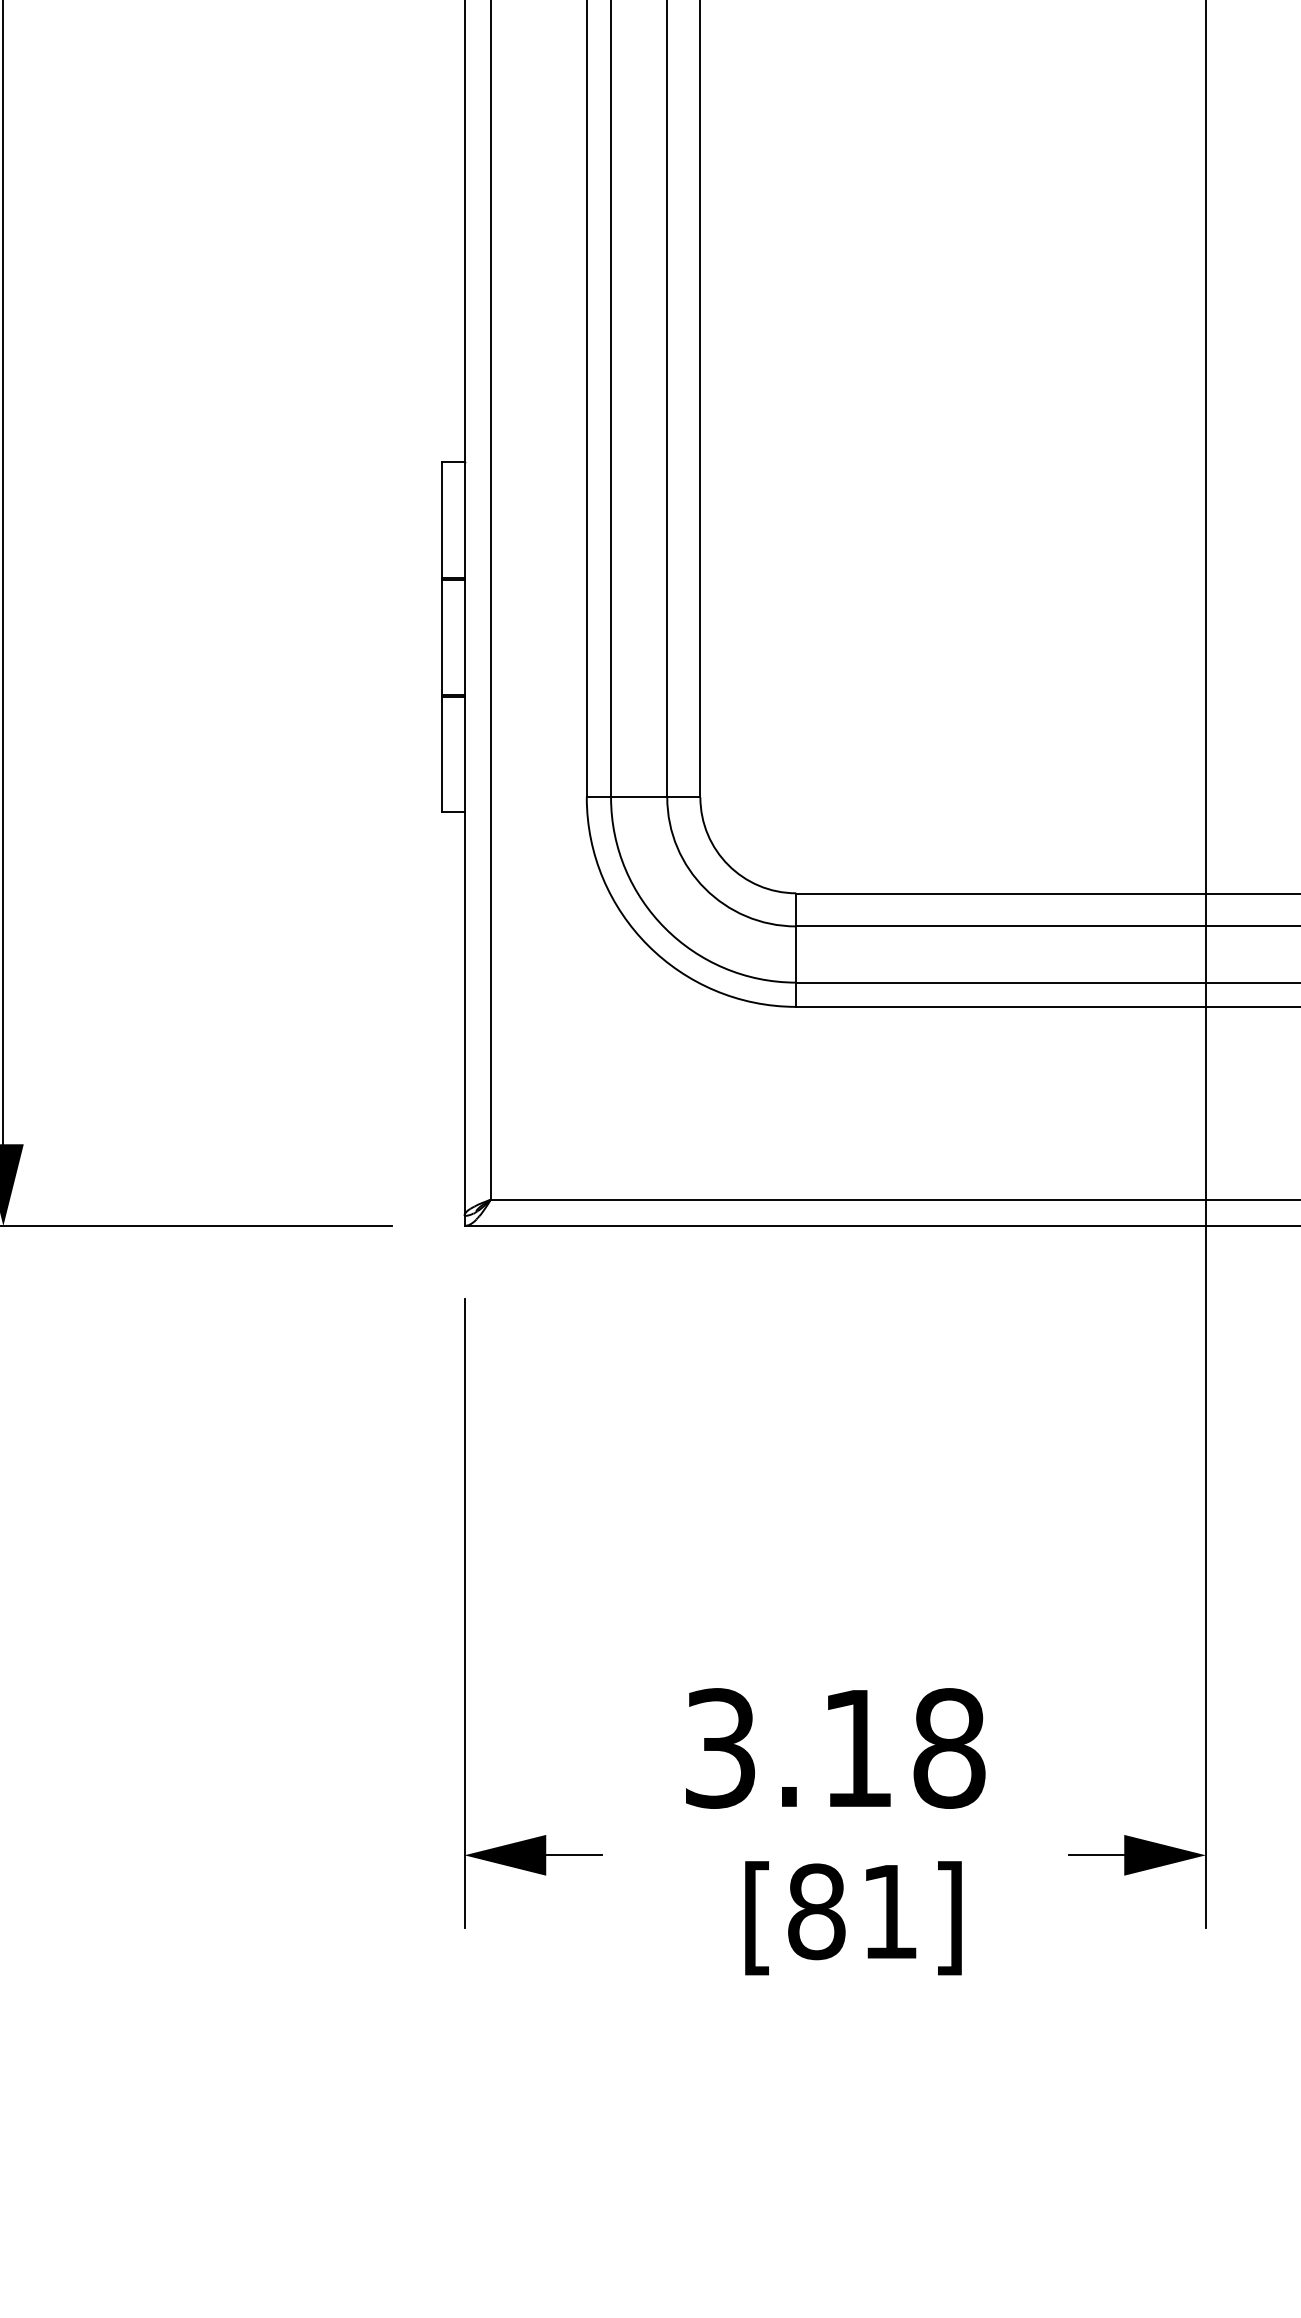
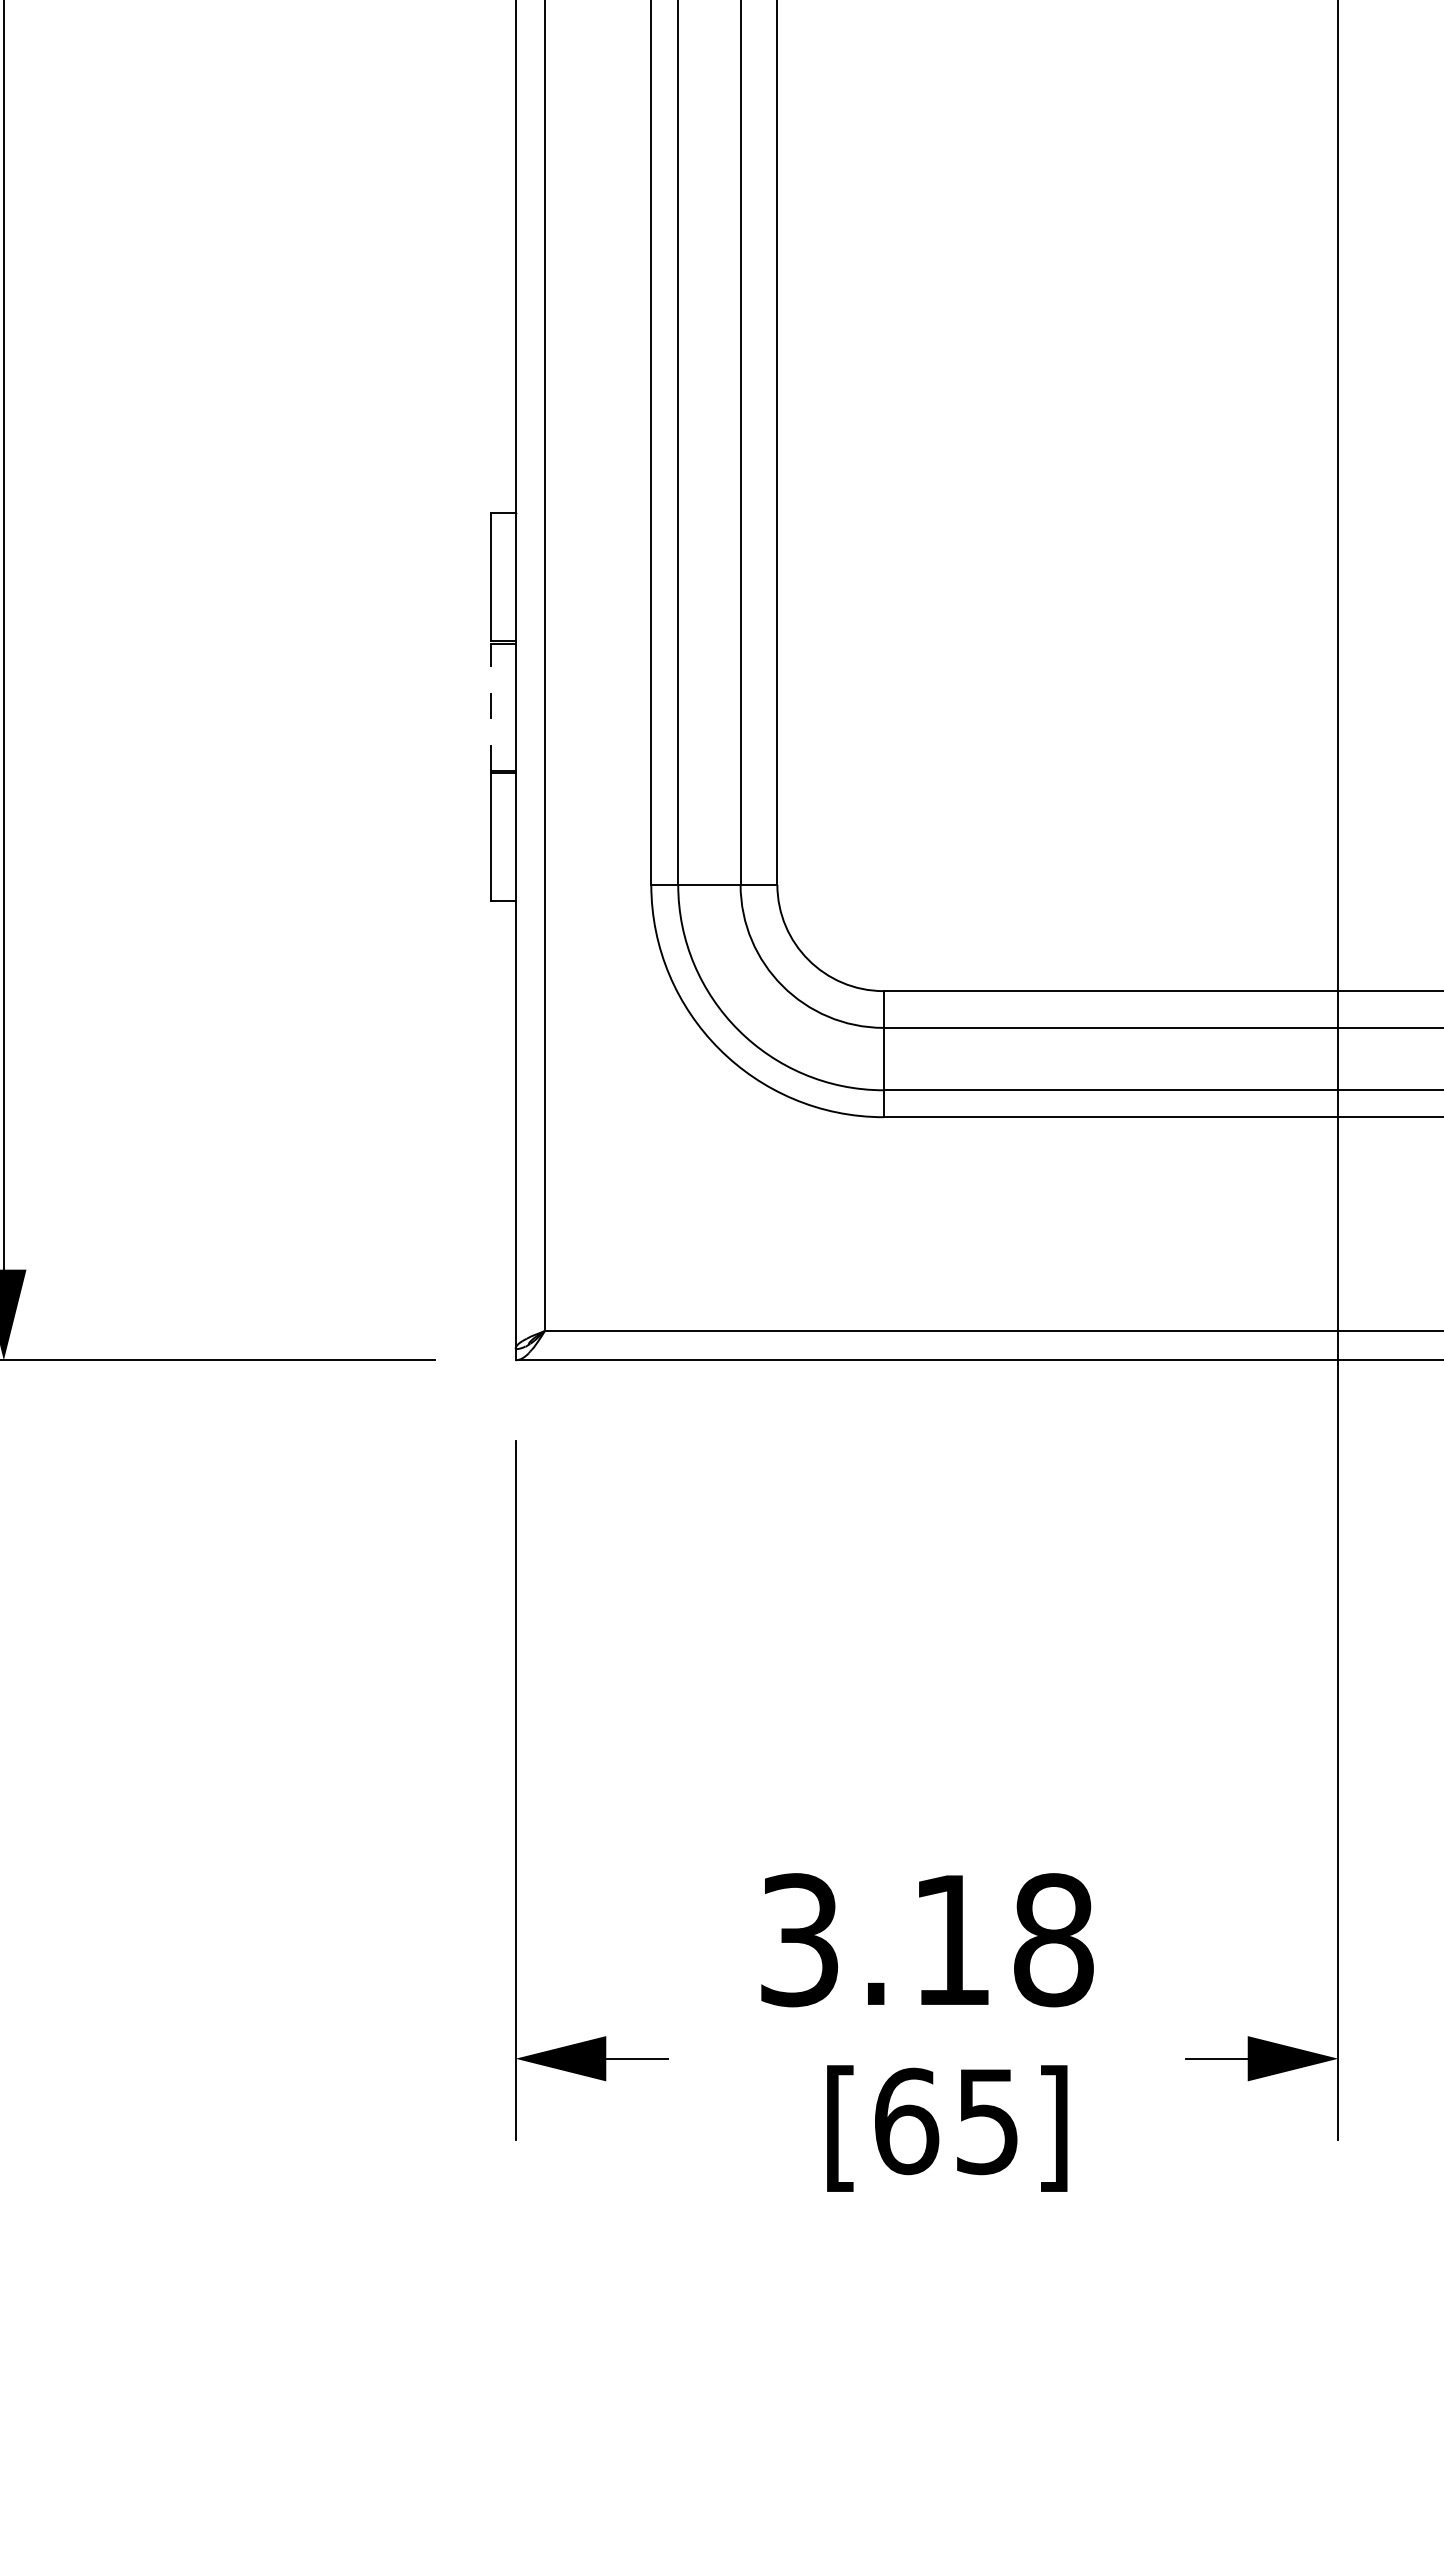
line: (442, 636) -> (491, 706), solid -> dashed
text: (851, 1911) -> (945, 2121), [81] -> [65]

